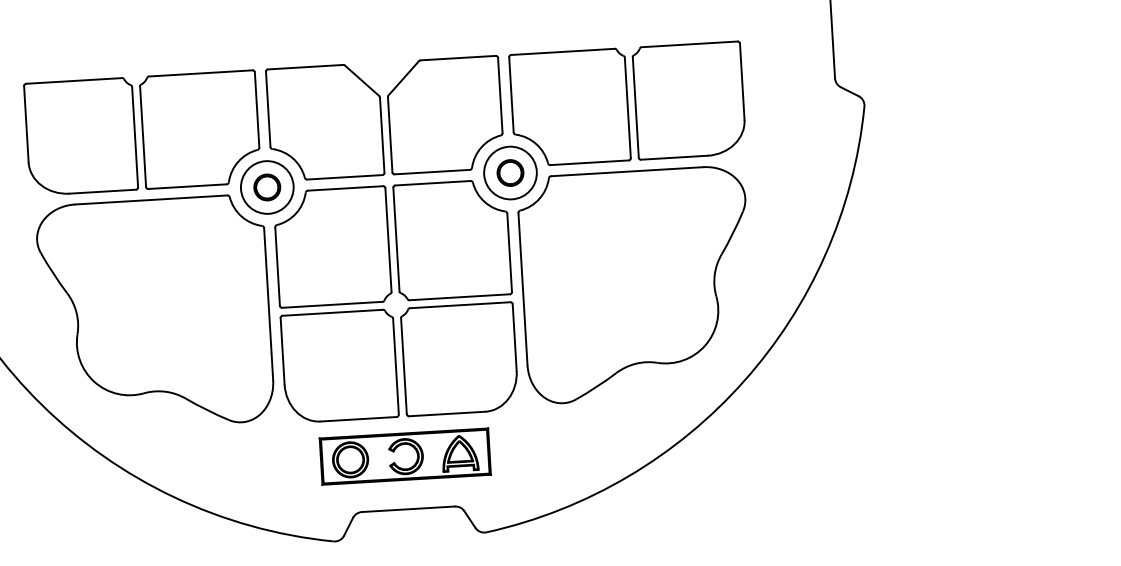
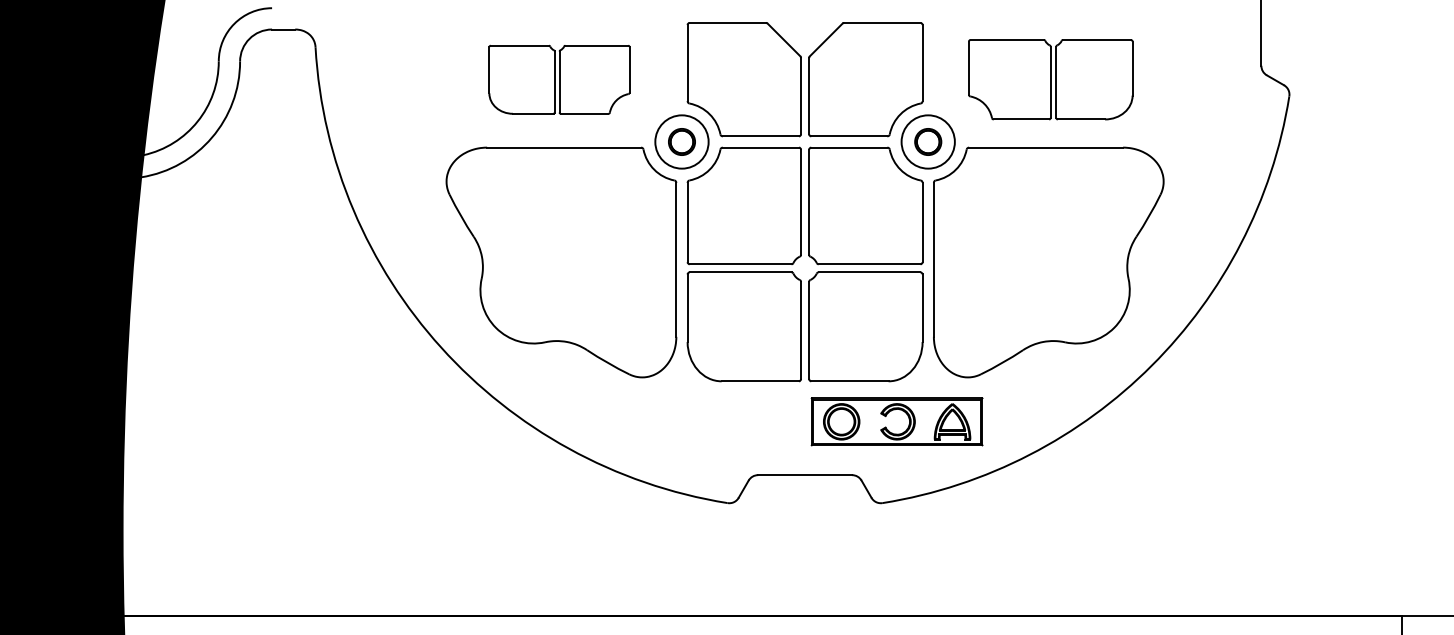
part: (627, 104) -> (1050, 79), size x0.7
part: (142, 132) -> (559, 79), size x0.6
part: (404, 456) -> (896, 421), moved

